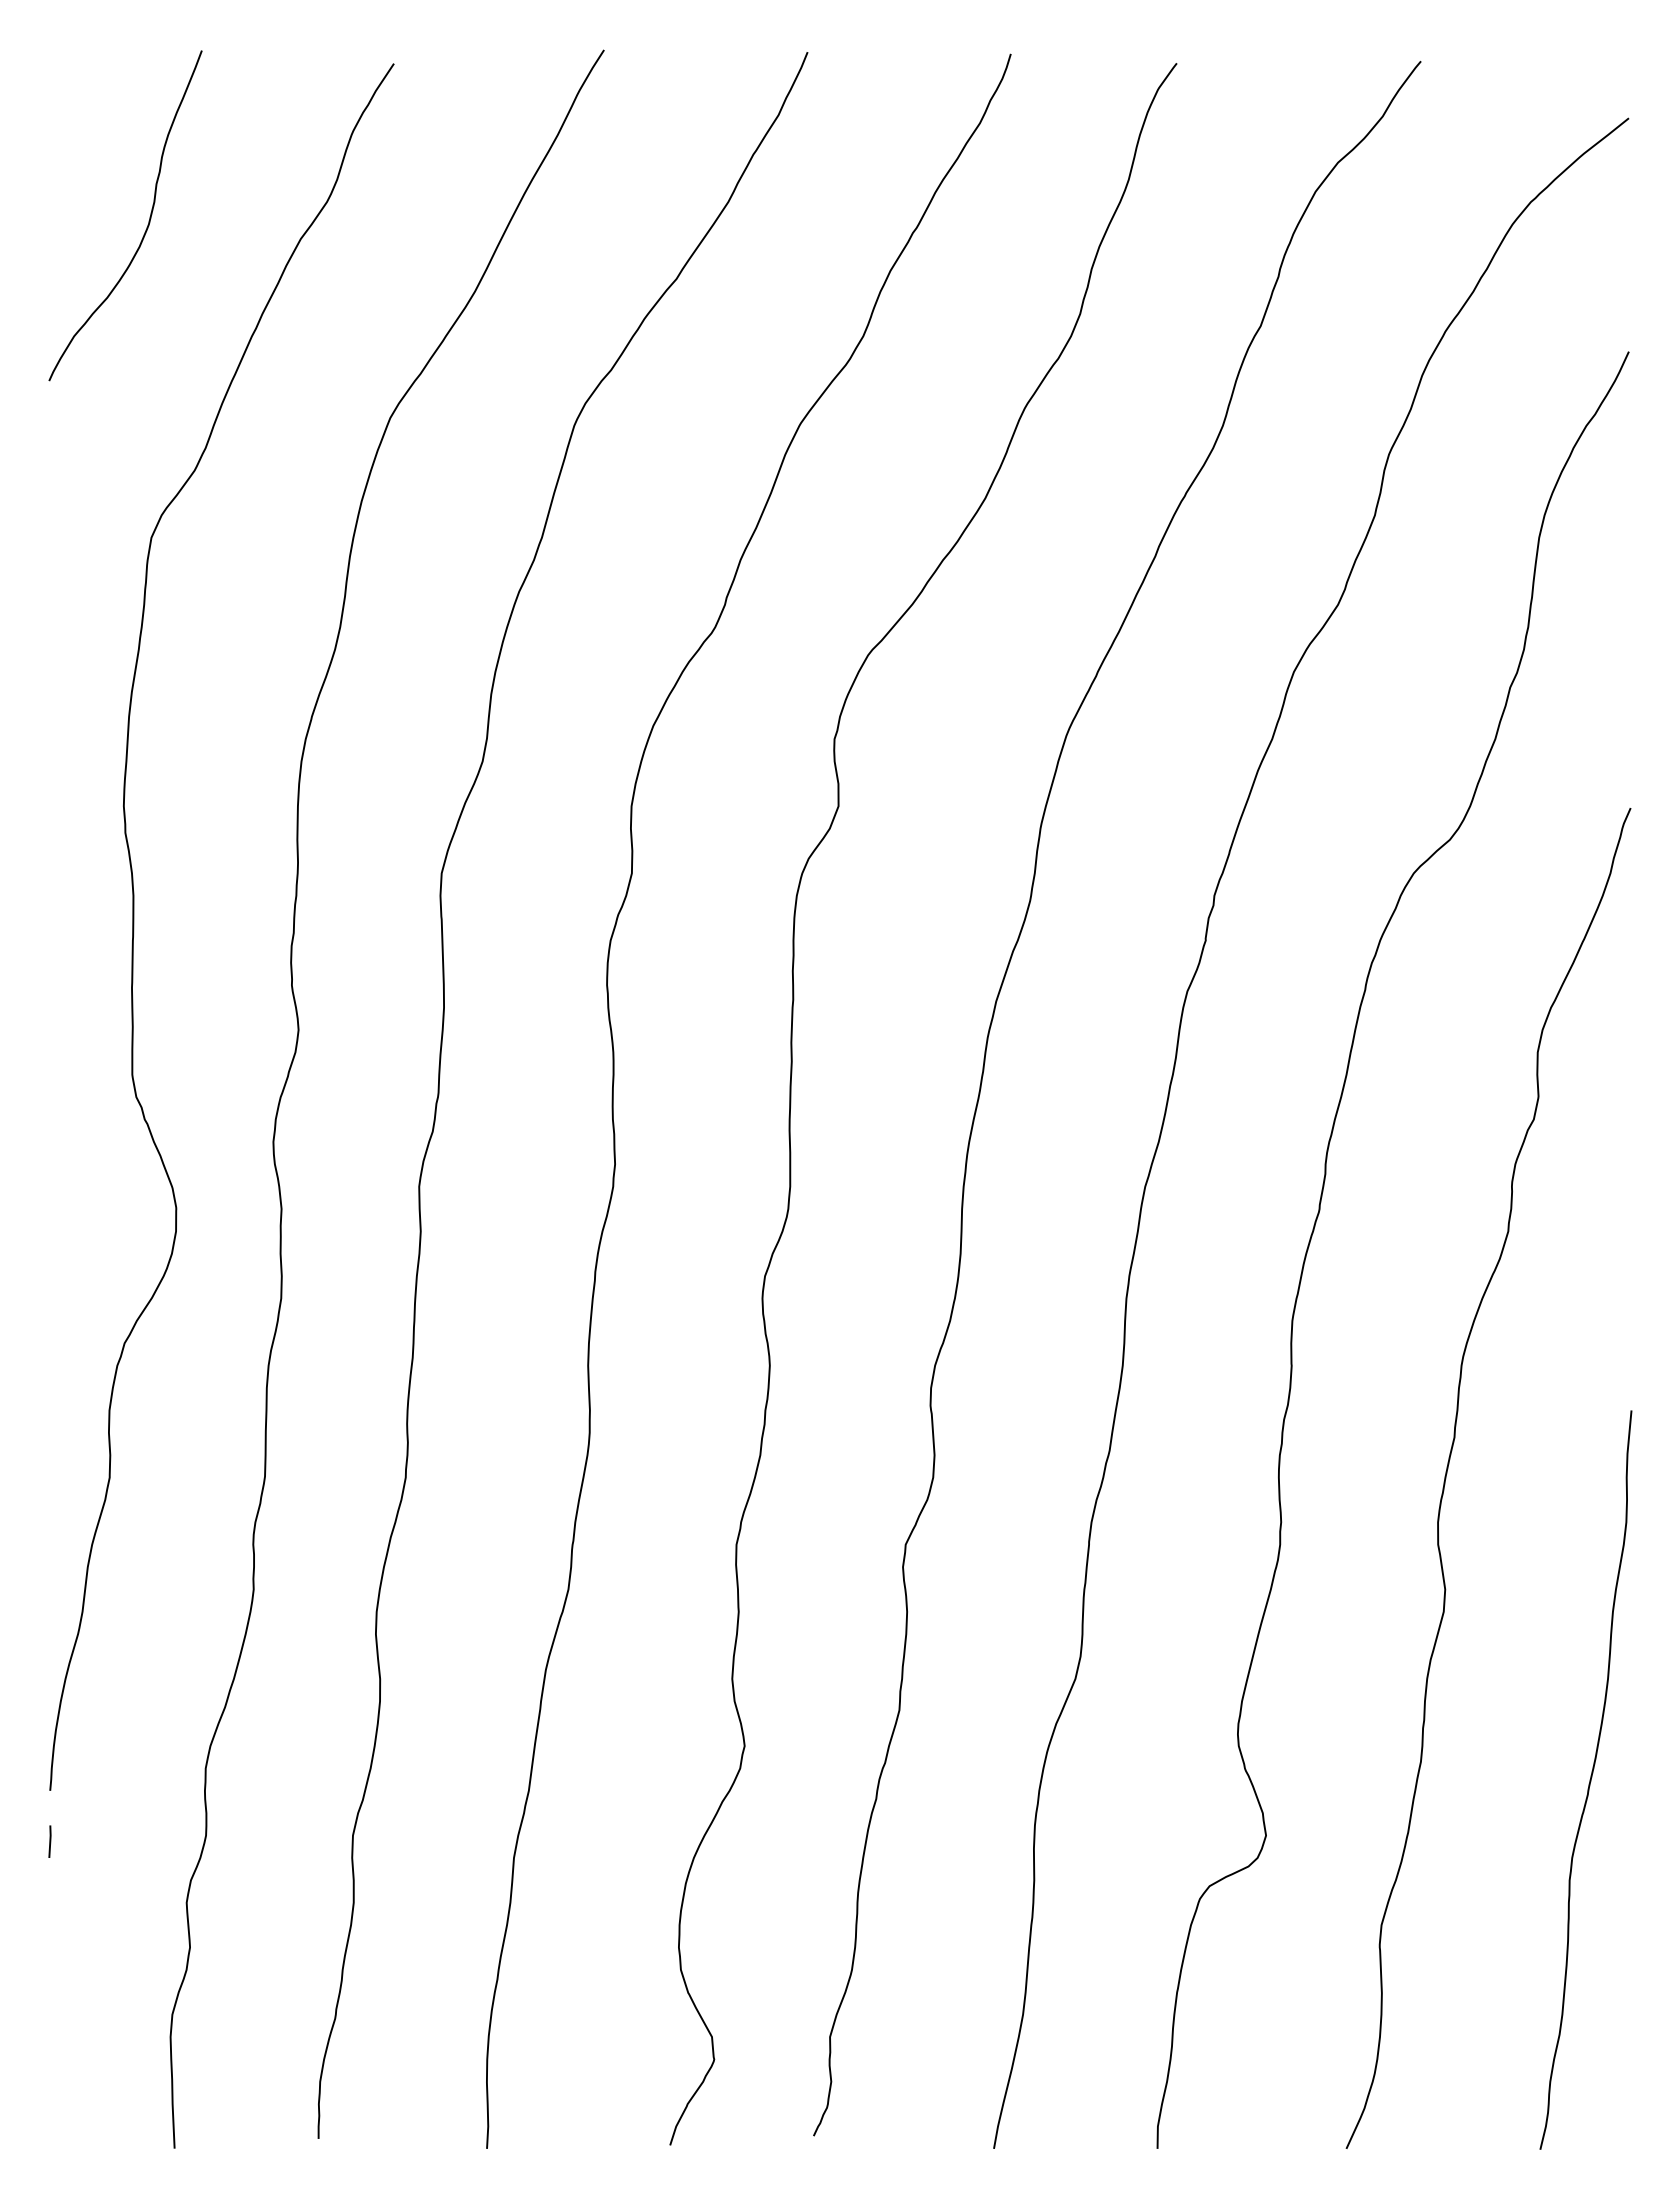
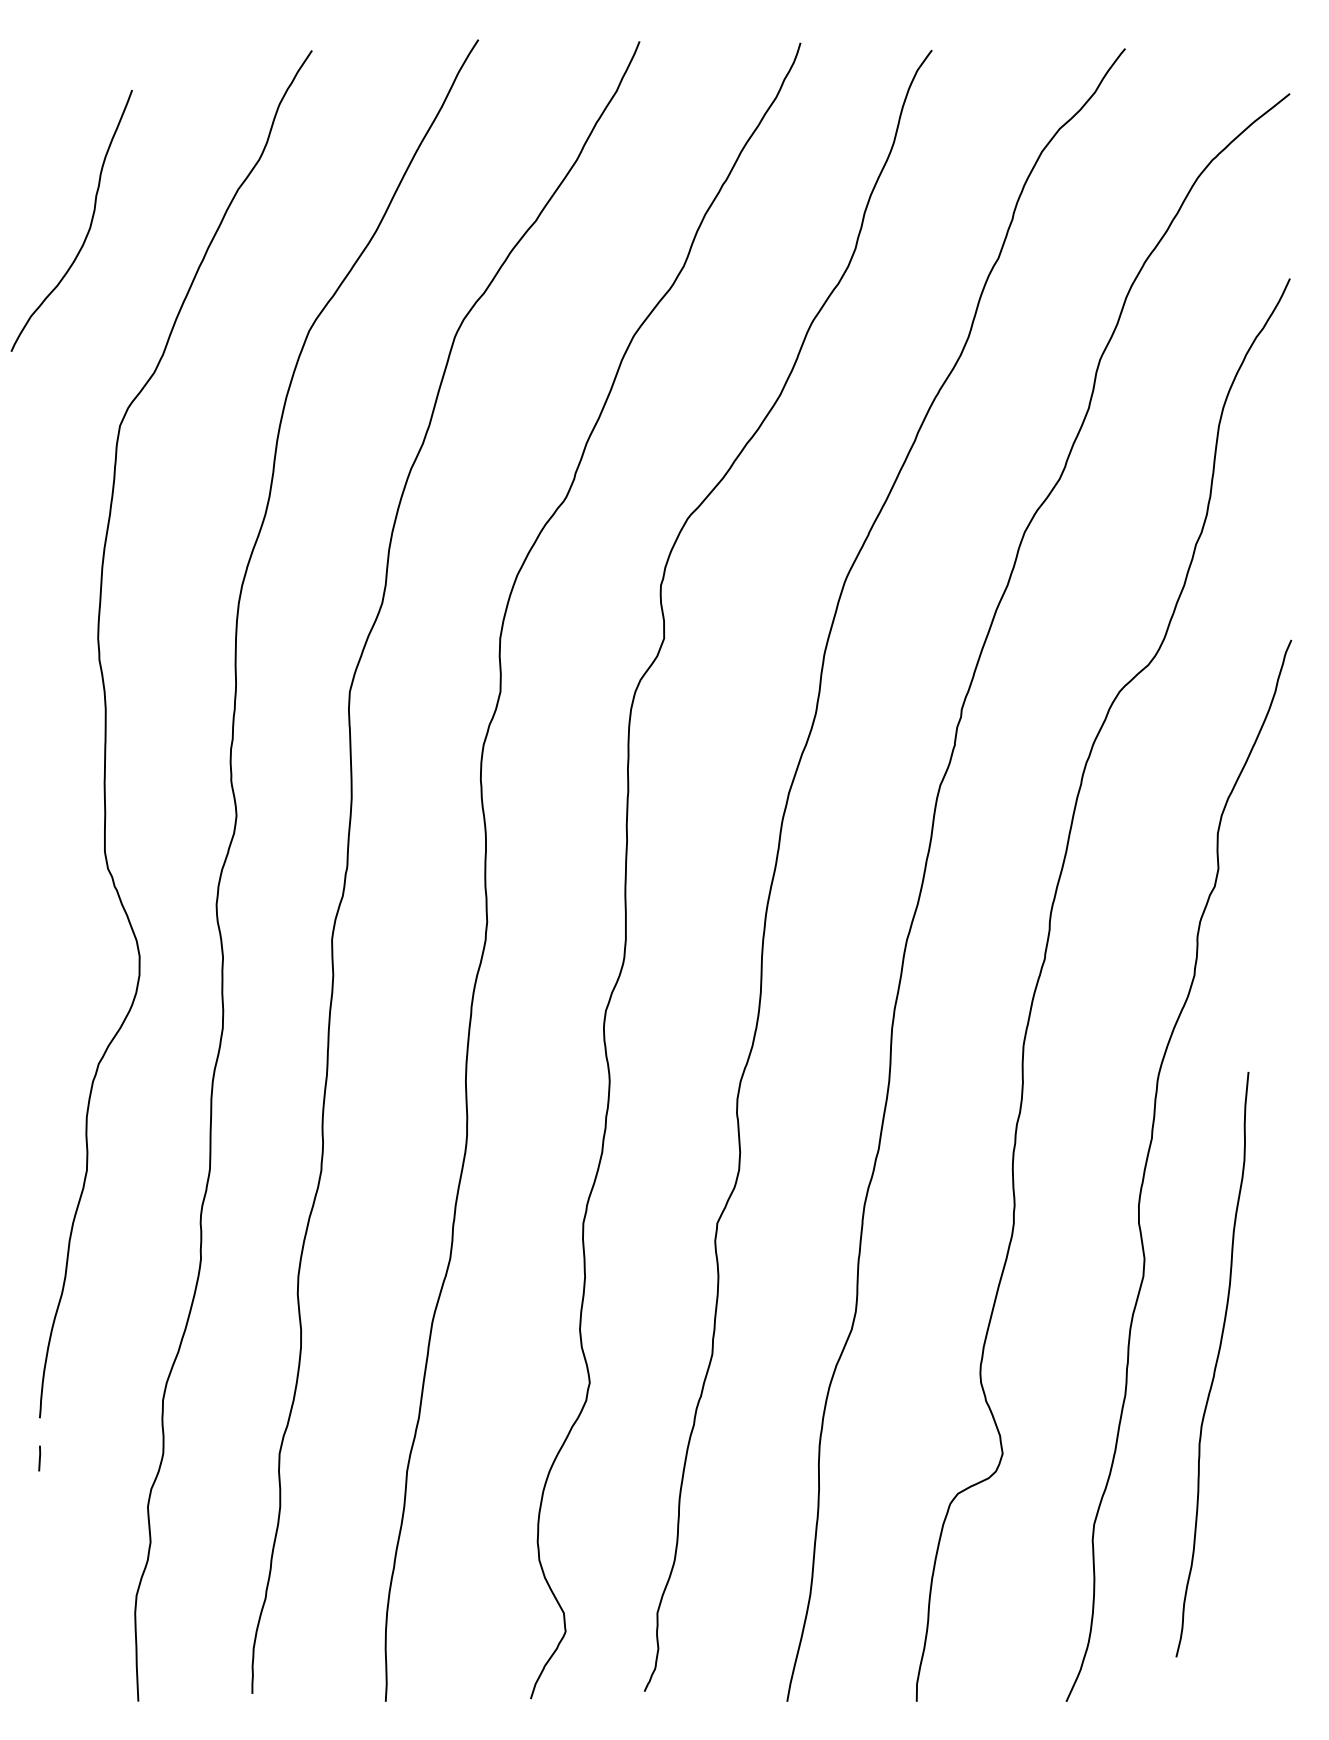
curve: (148, 220) -> (89, 224), moved
curve: (1589, 1779) -> (1215, 1364), moved

